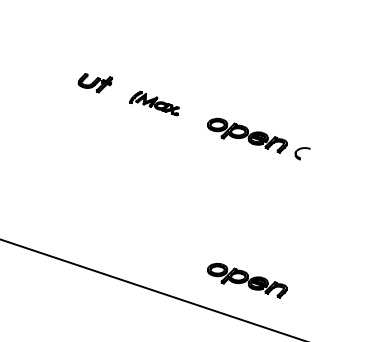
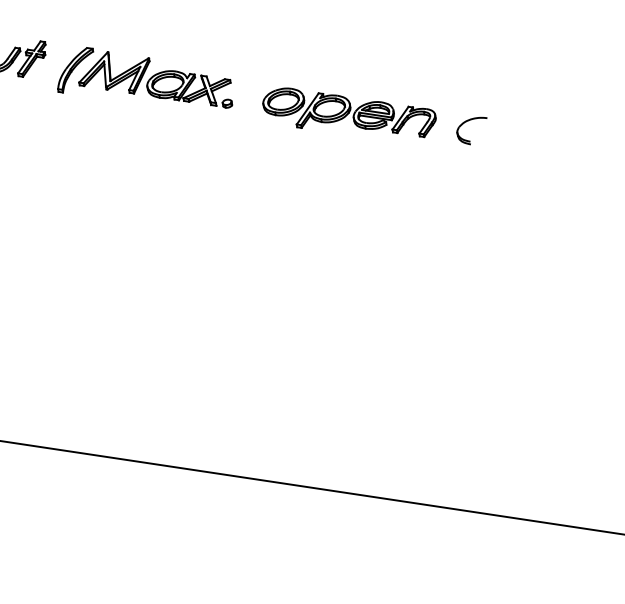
part: (154, 103) -> (143, 80), size x1.67
part: (247, 280) -> (403, 417), removed

